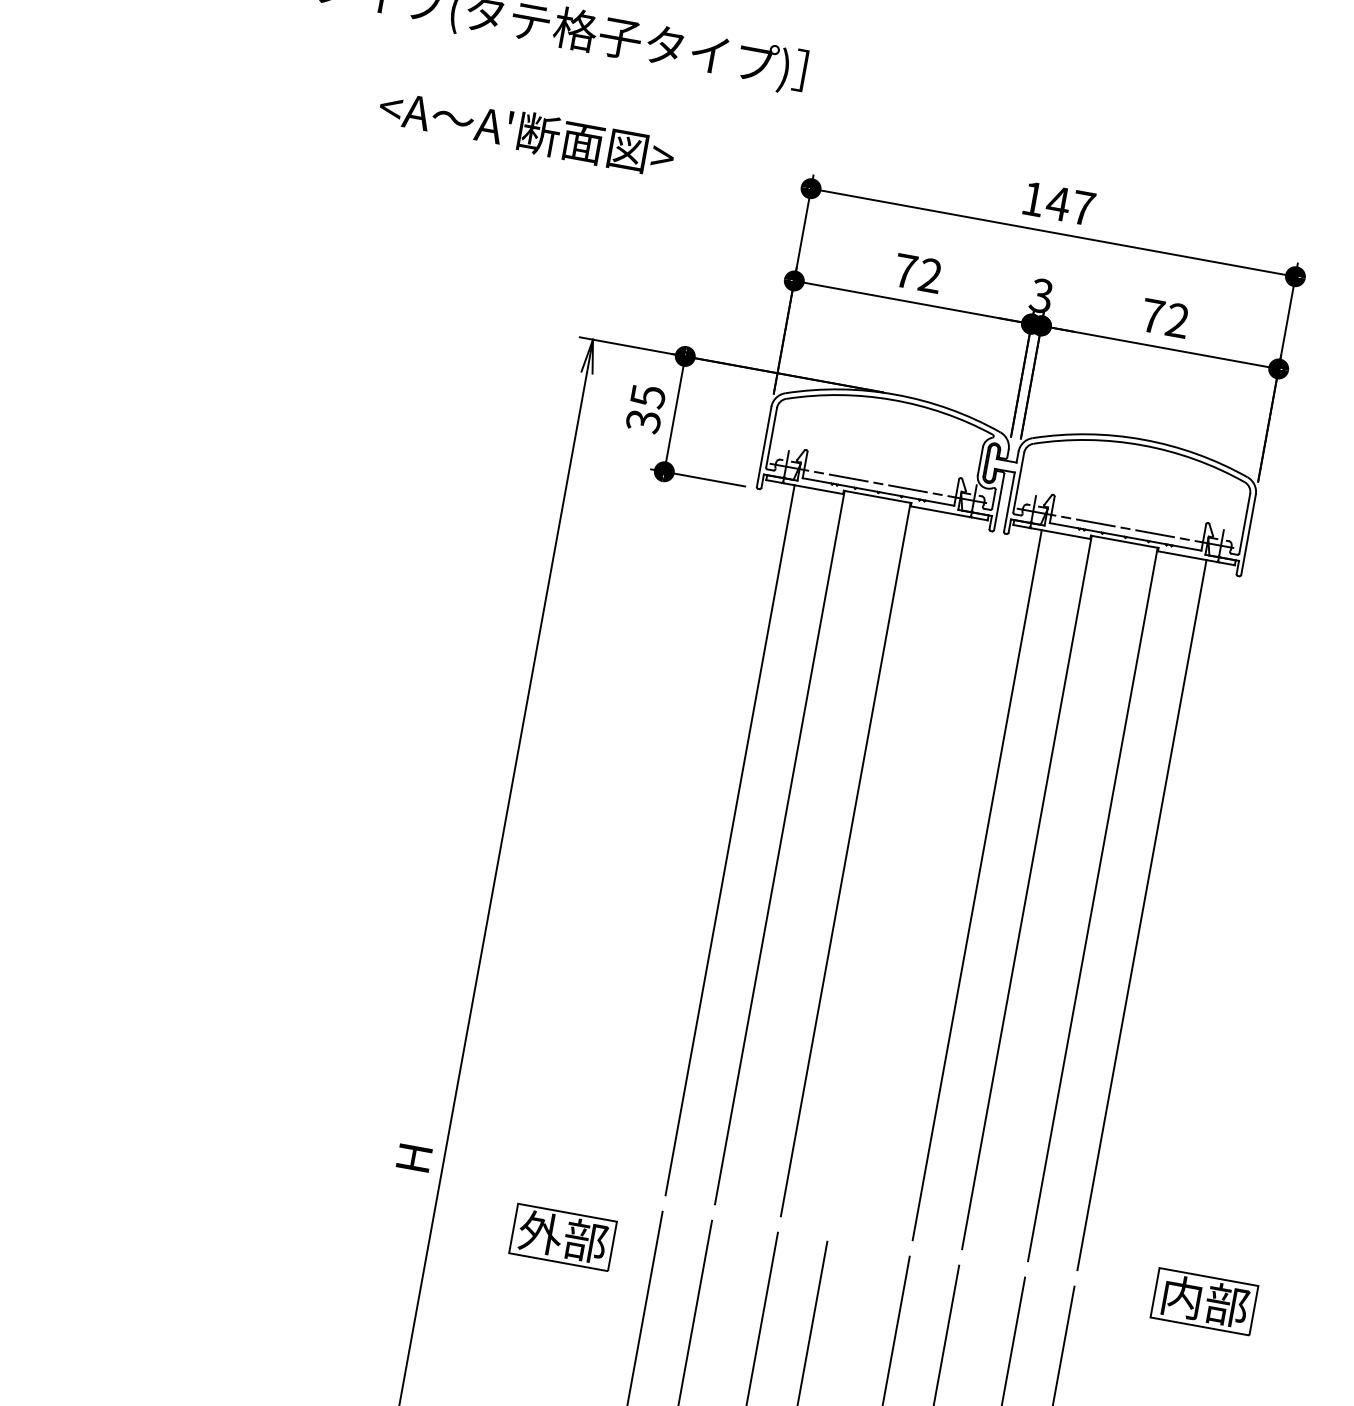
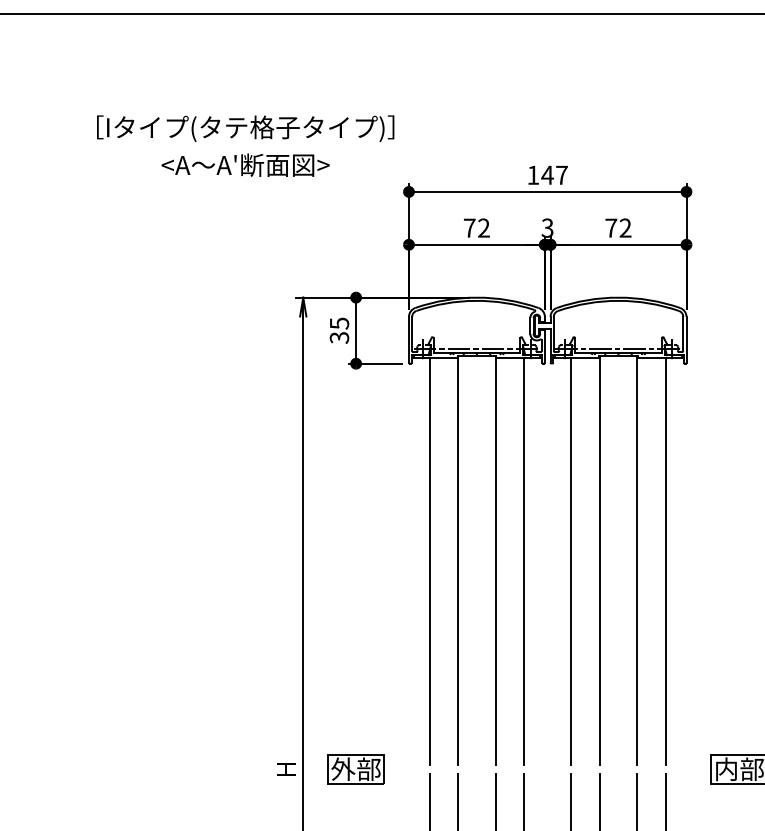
text: (526, 130) -> (245, 164), moved
line: (895, 870) -> (524, 561), added
part: (561, 1237) -> (355, 769), moved

